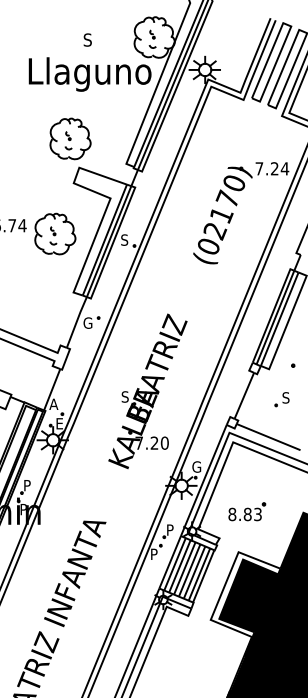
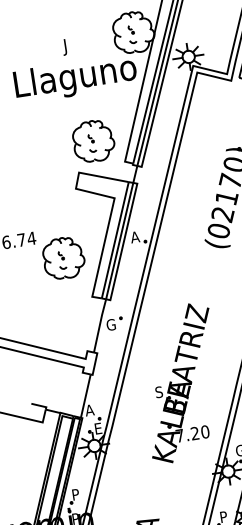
text: (86, 41) -> (67, 46), S -> J
part: (70, 138) -> (93, 140), moved
part: (55, 233) -> (63, 257), moved
text: (124, 239) -> (134, 236), S -> A

